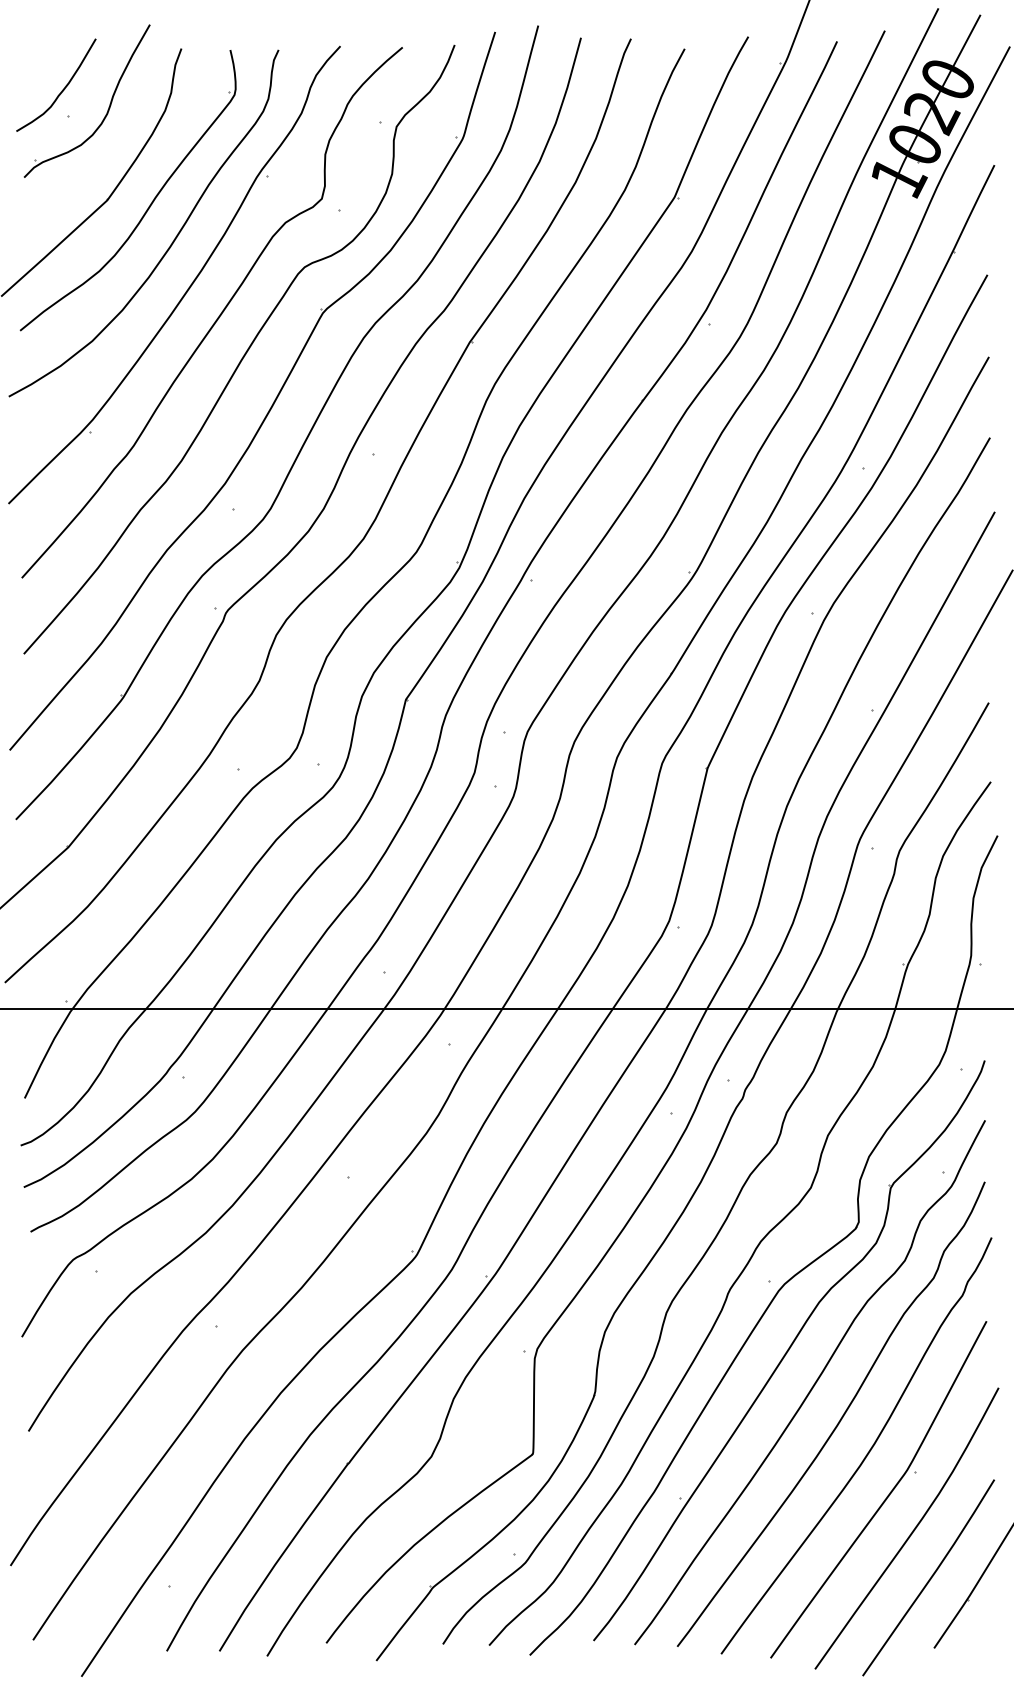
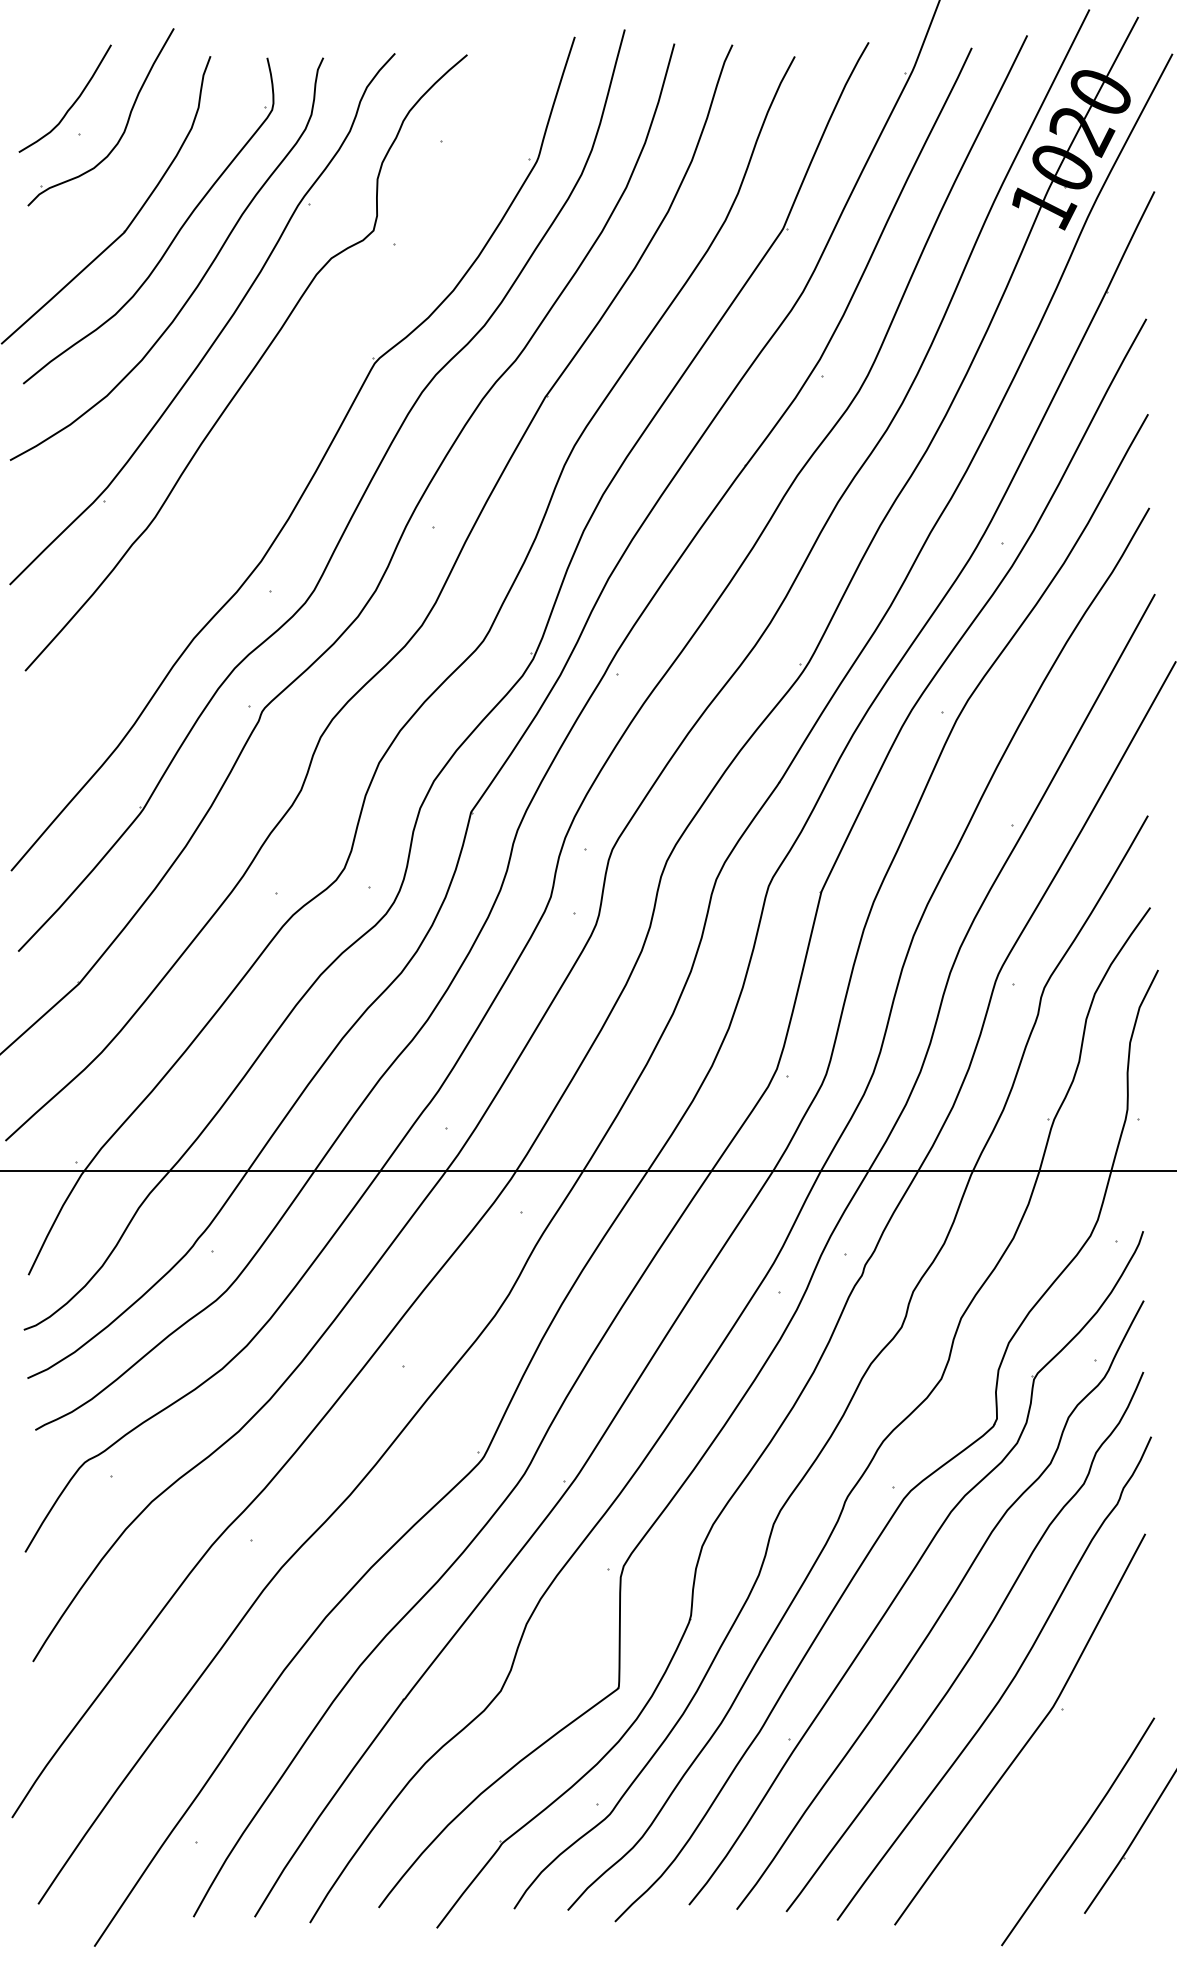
curve: (245, 351) -> (284, 407), removed
curve: (912, 1530) -> (1059, 1776), removed

